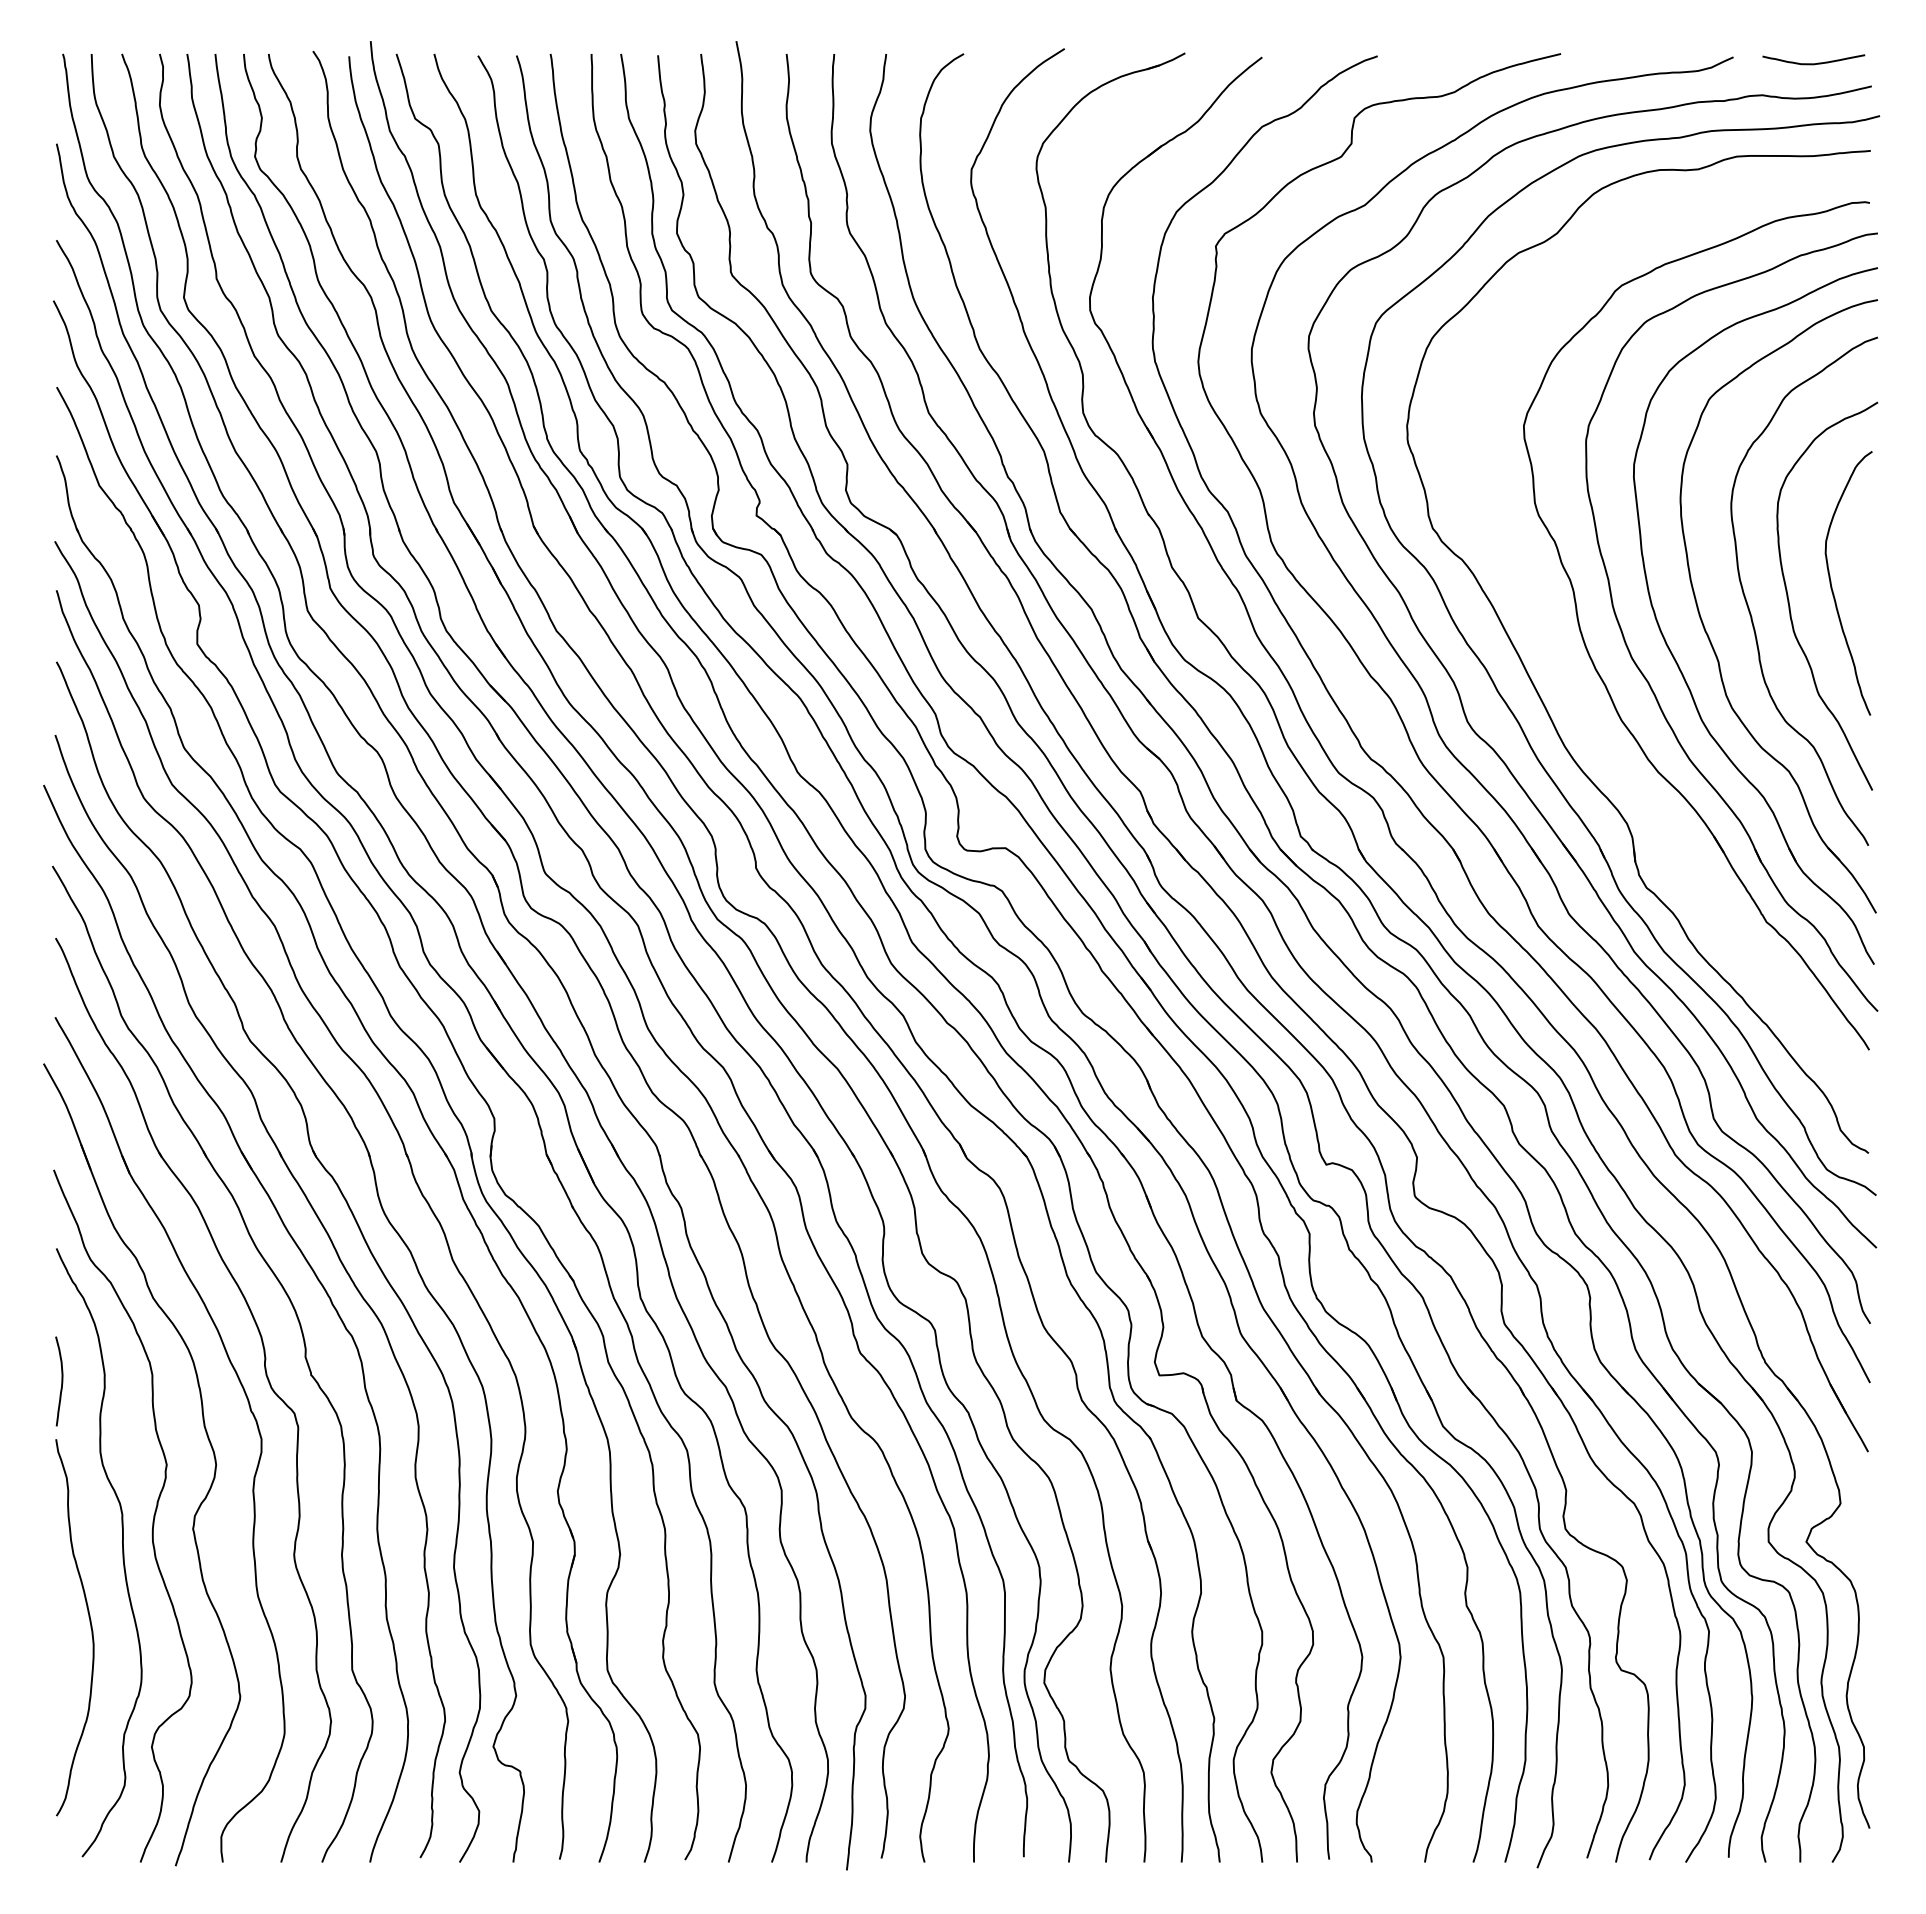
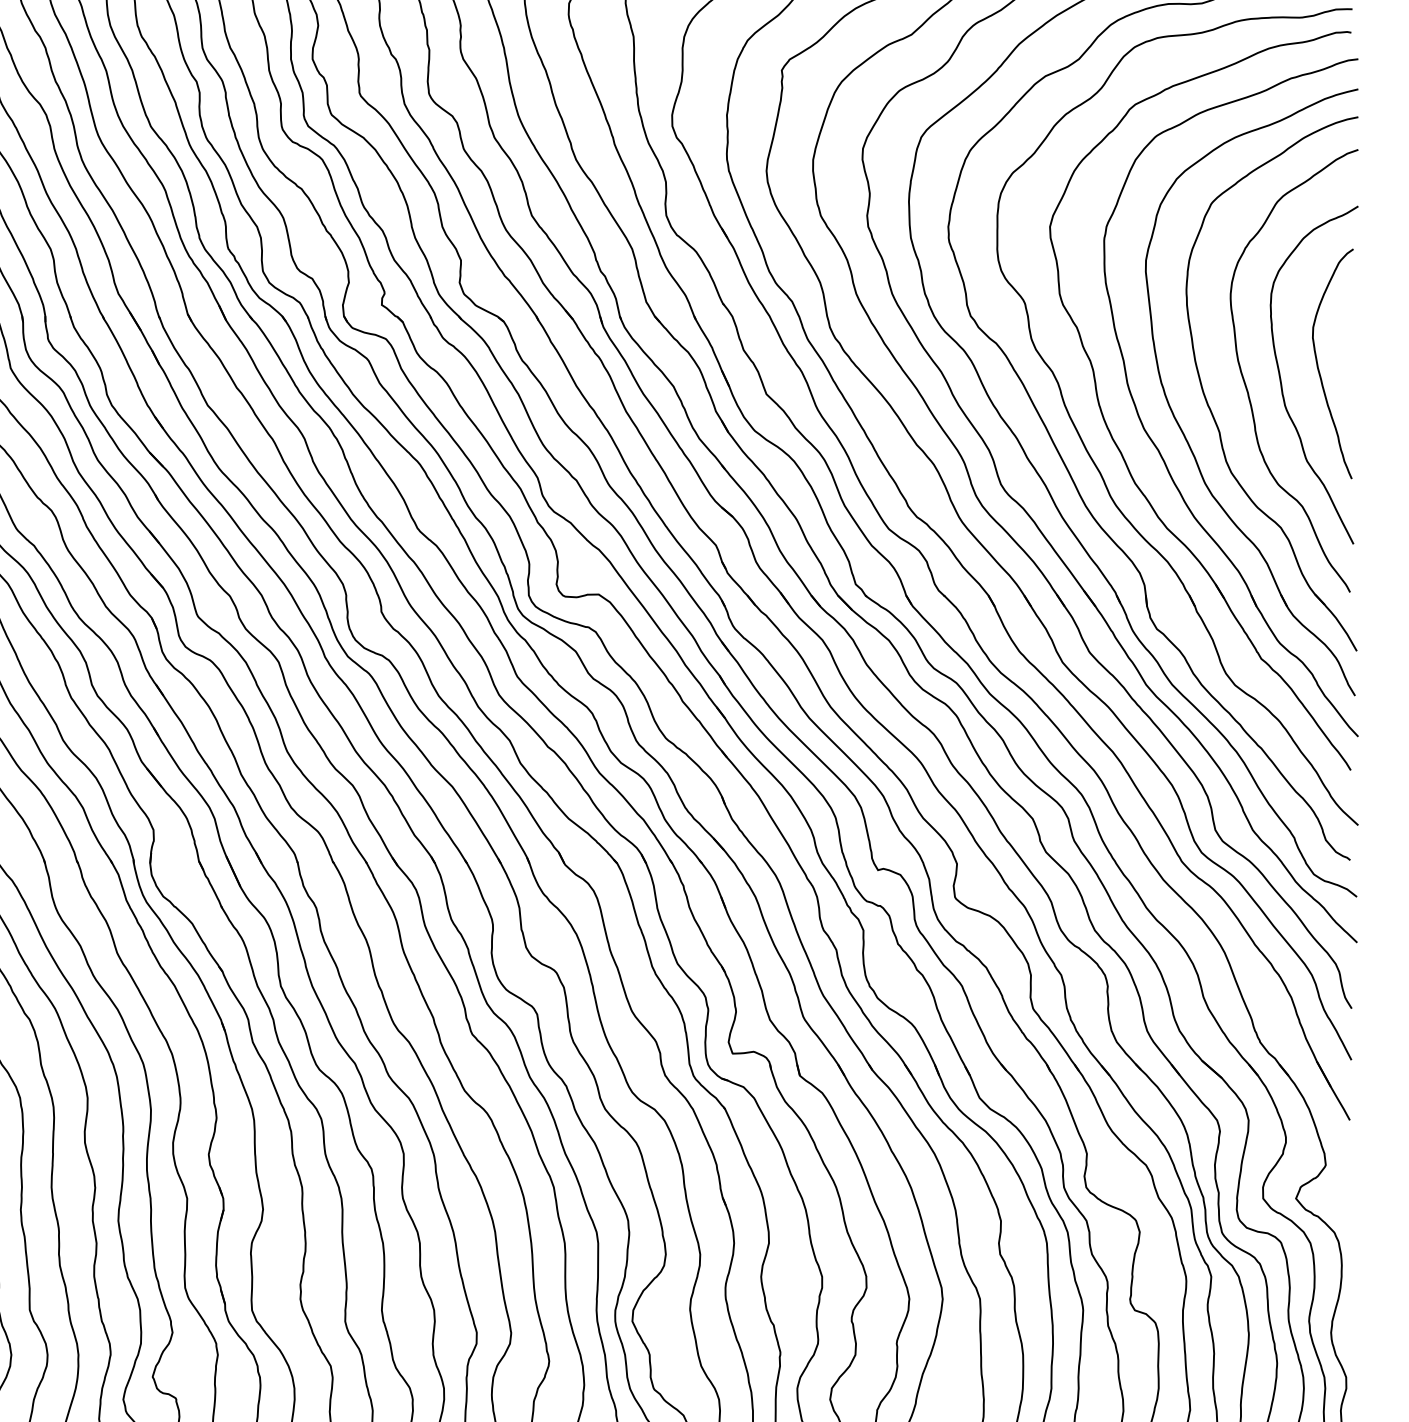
part: (1578, 701) -> (1097, 466), added

